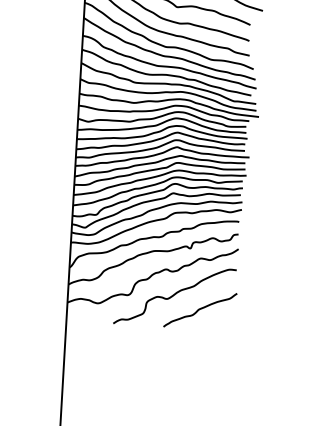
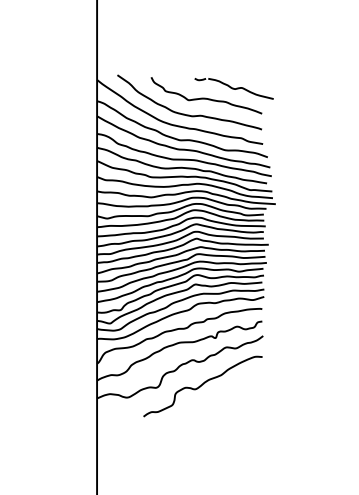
curve: (199, 310) -> (228, 398), removed

